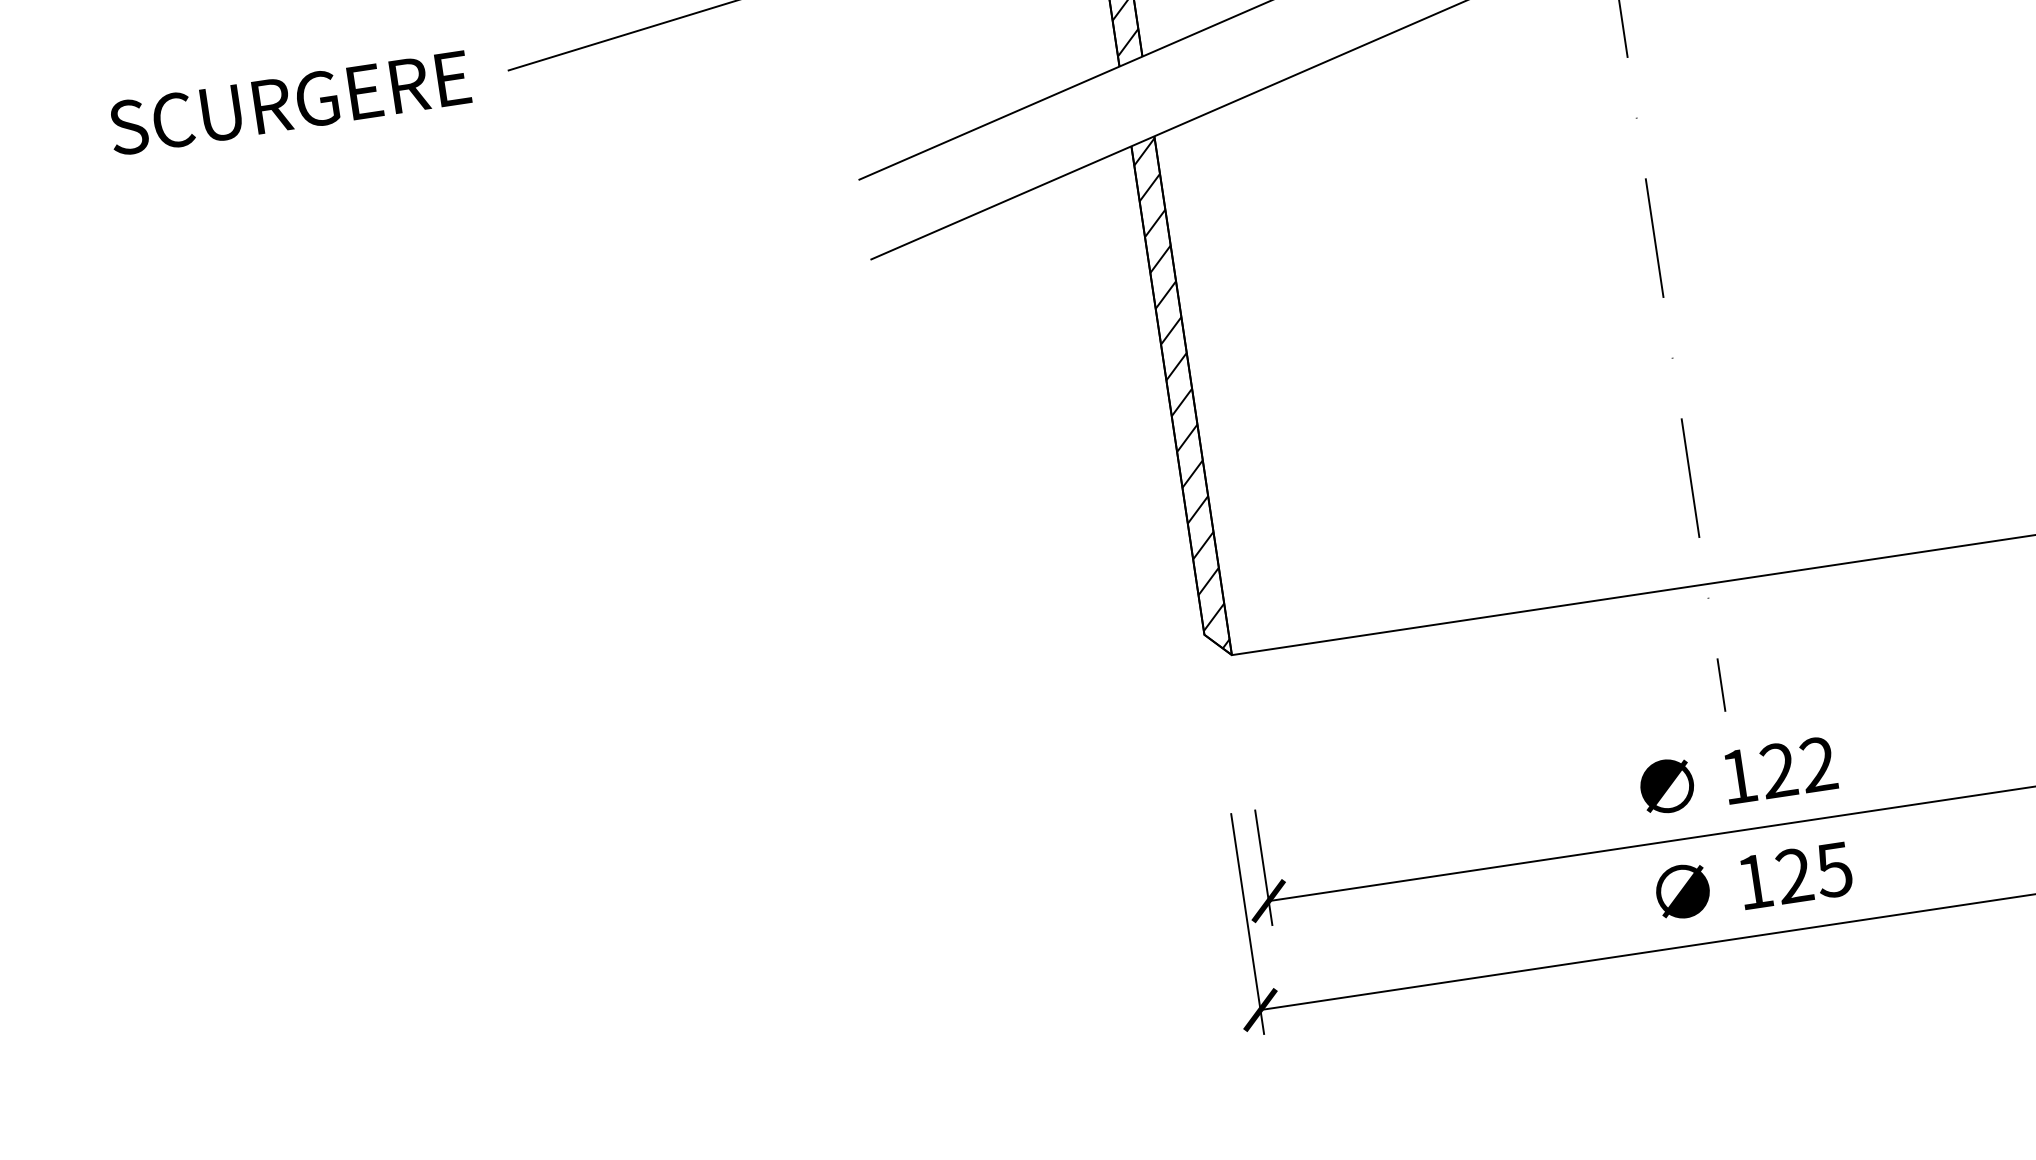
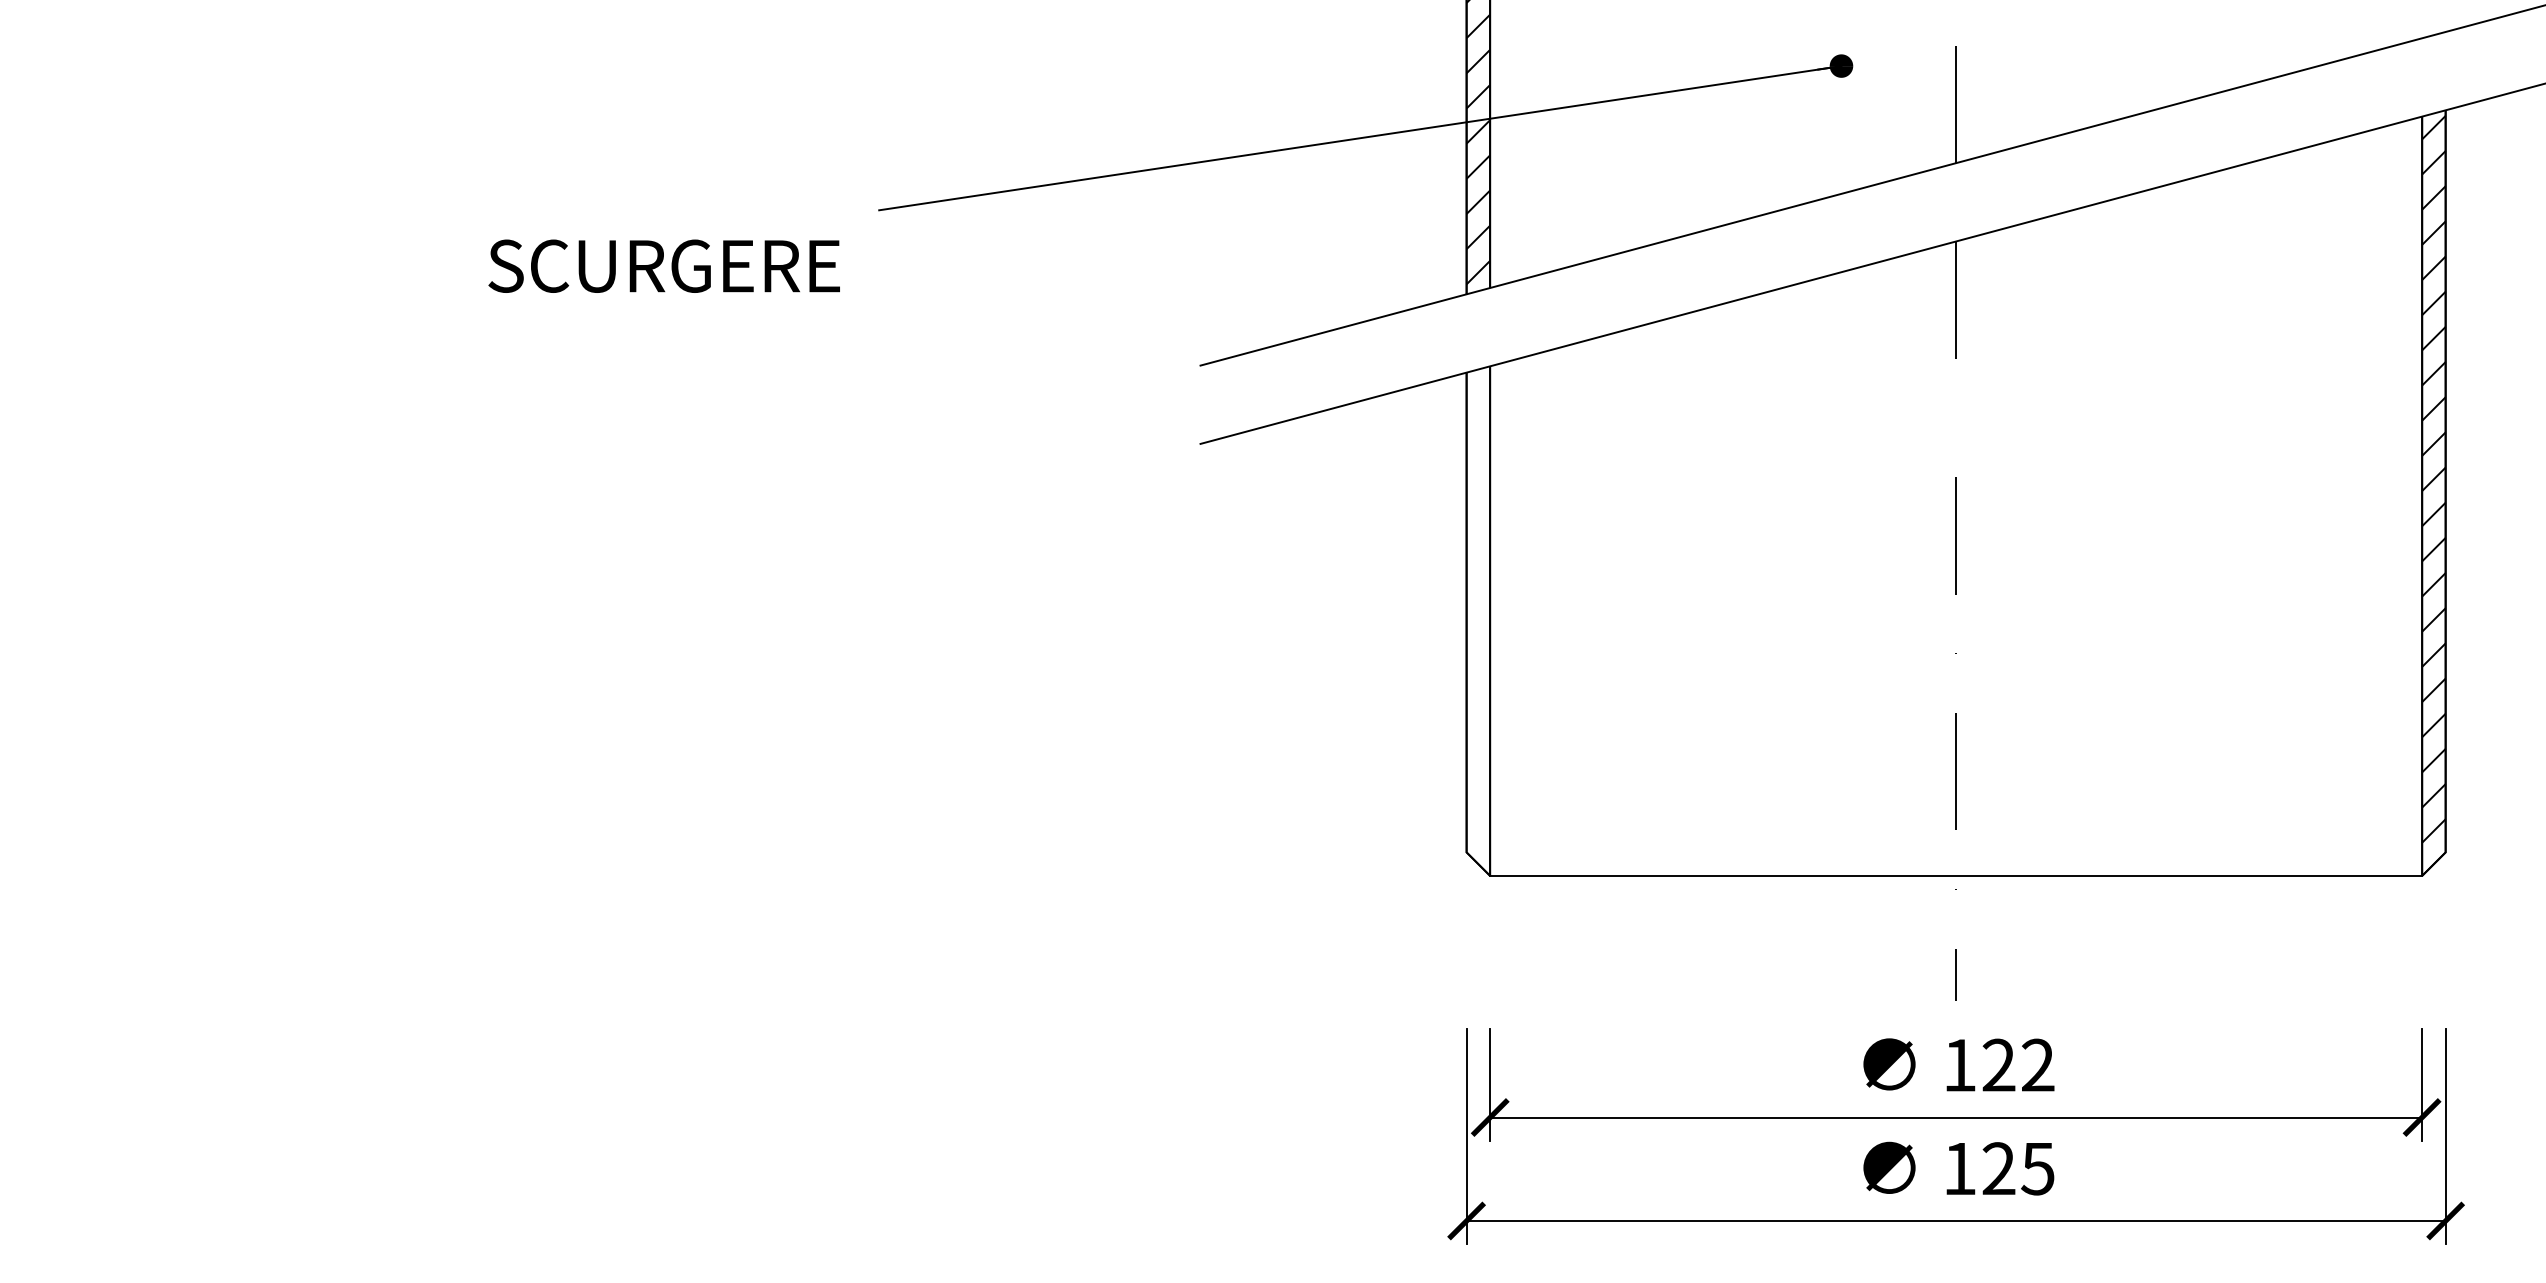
text: (288, 102) -> (663, 265), moved
hatch: (1180, 394) -> (1478, 618), removed

